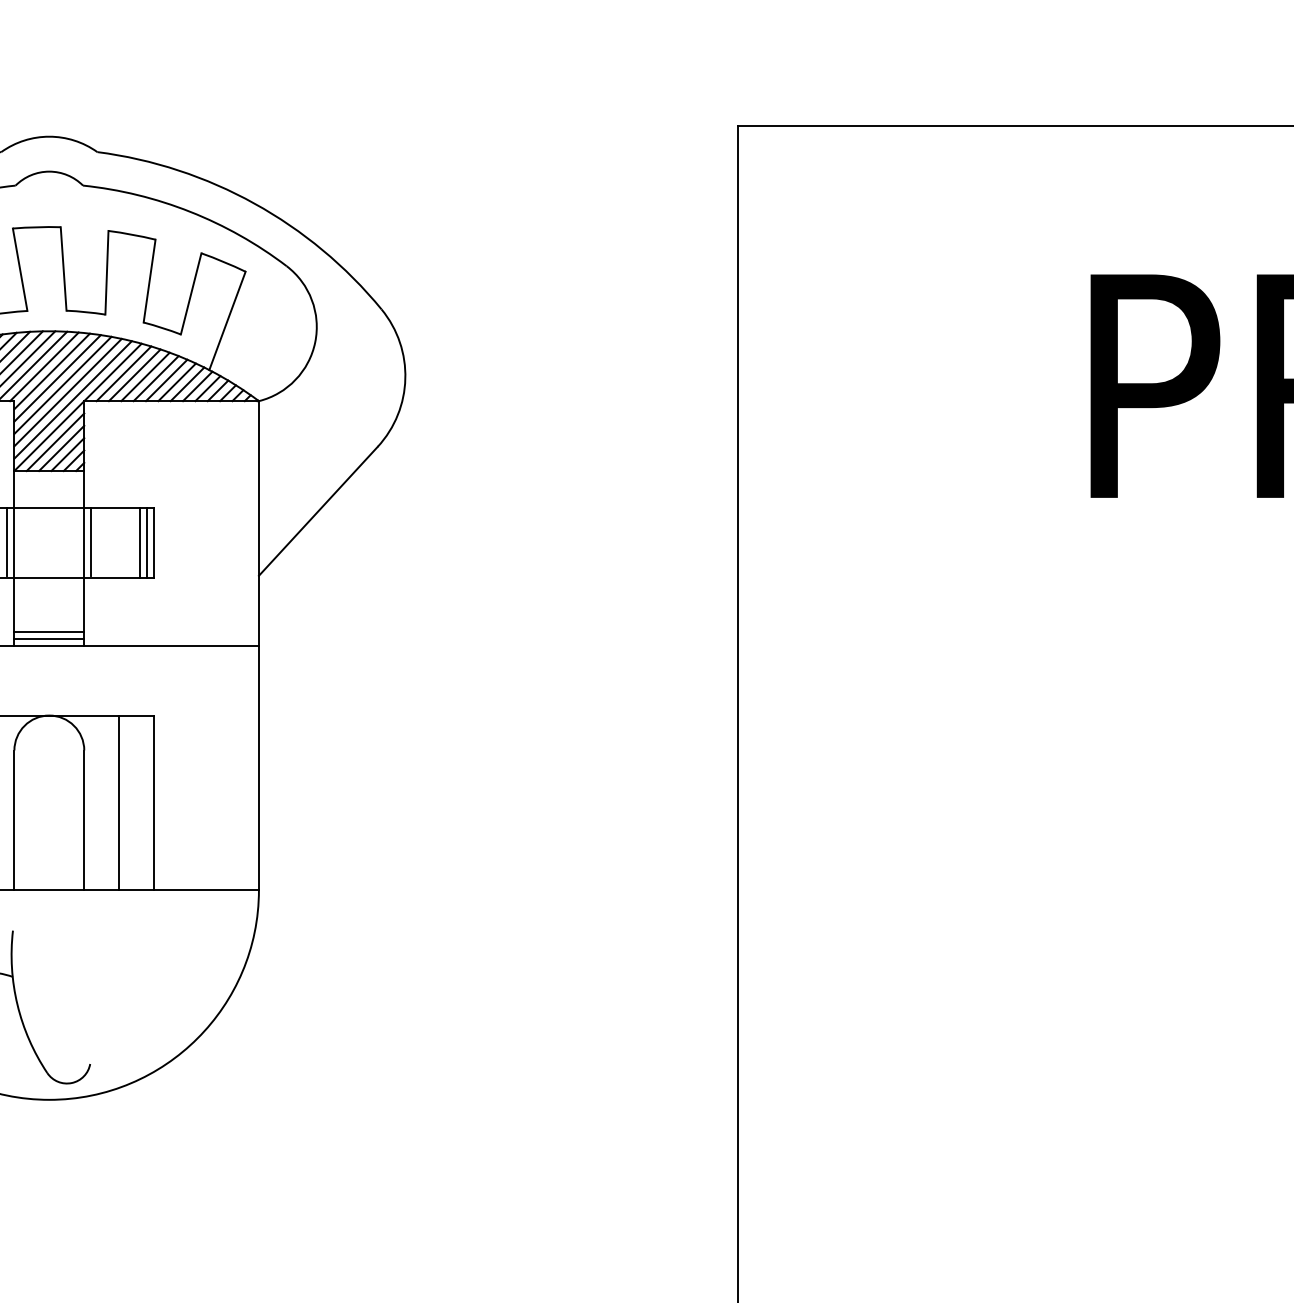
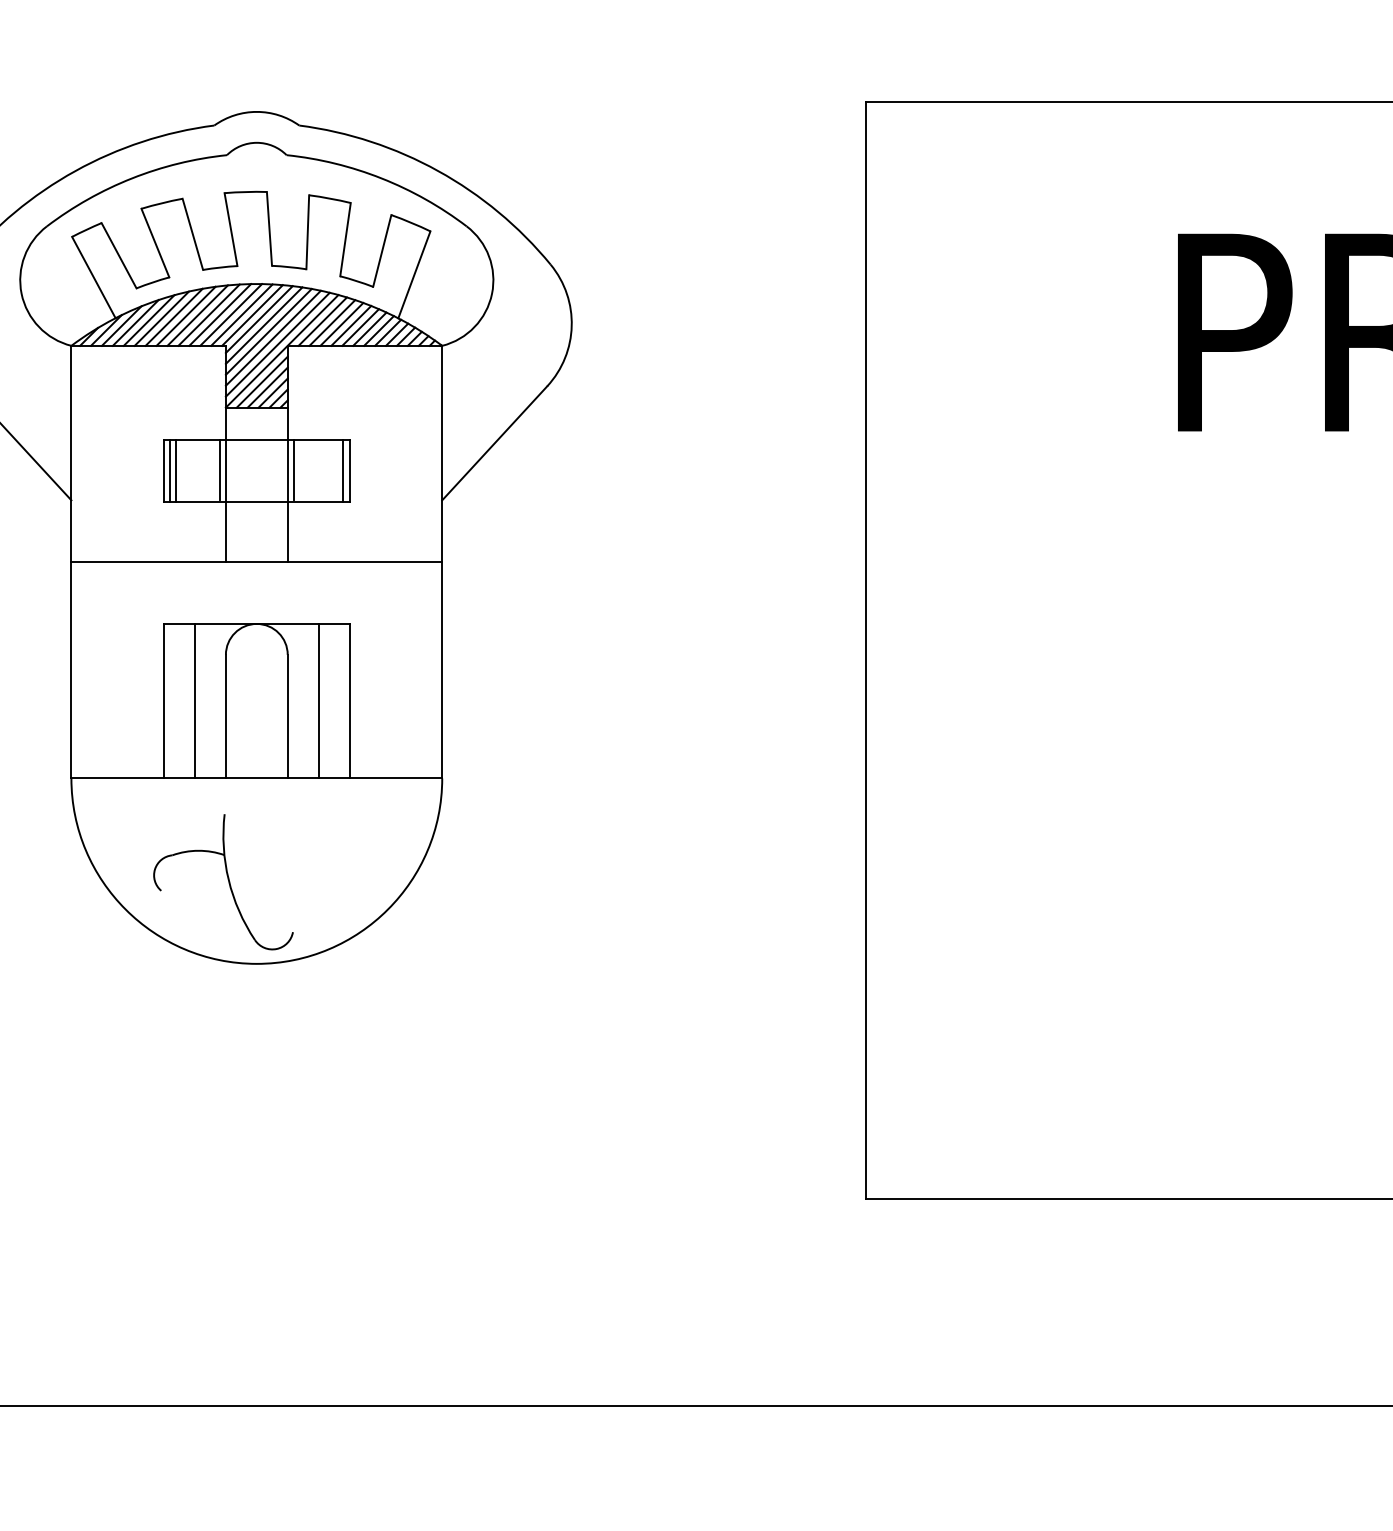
line: (140, 542) -> (337, 470), removed
line: (48, 631) -> (256, 549), removed
line: (48, 638) -> (256, 555), removed

